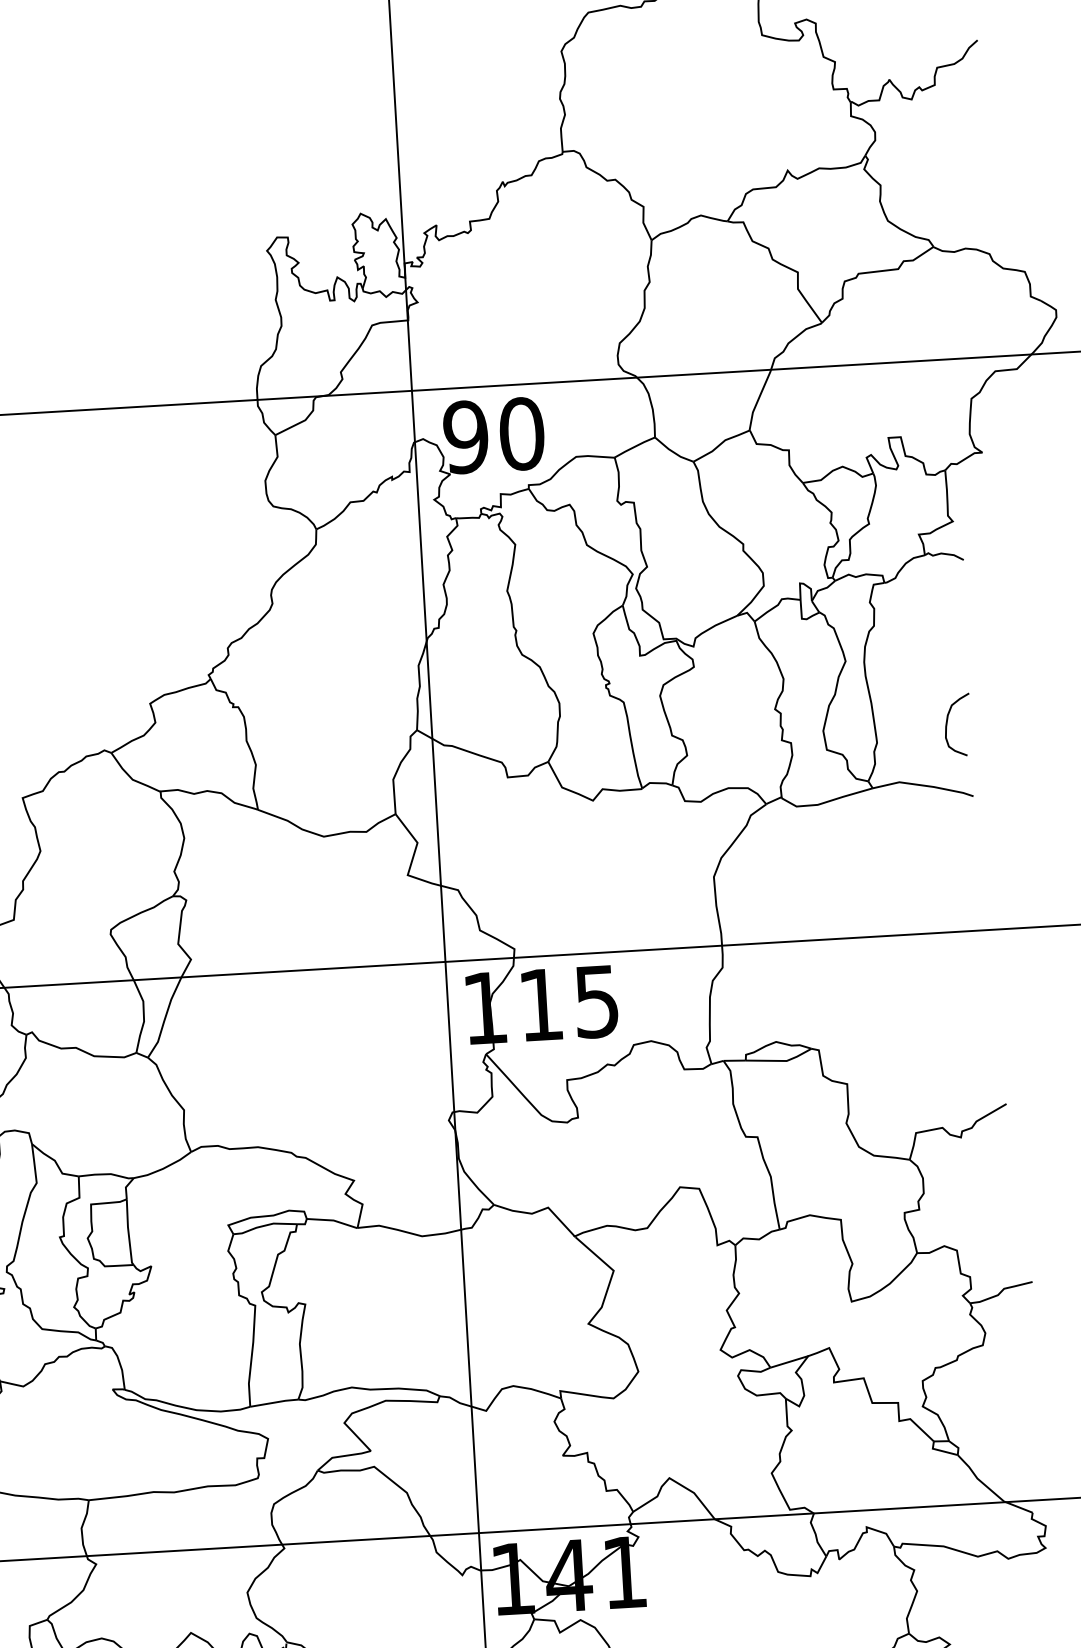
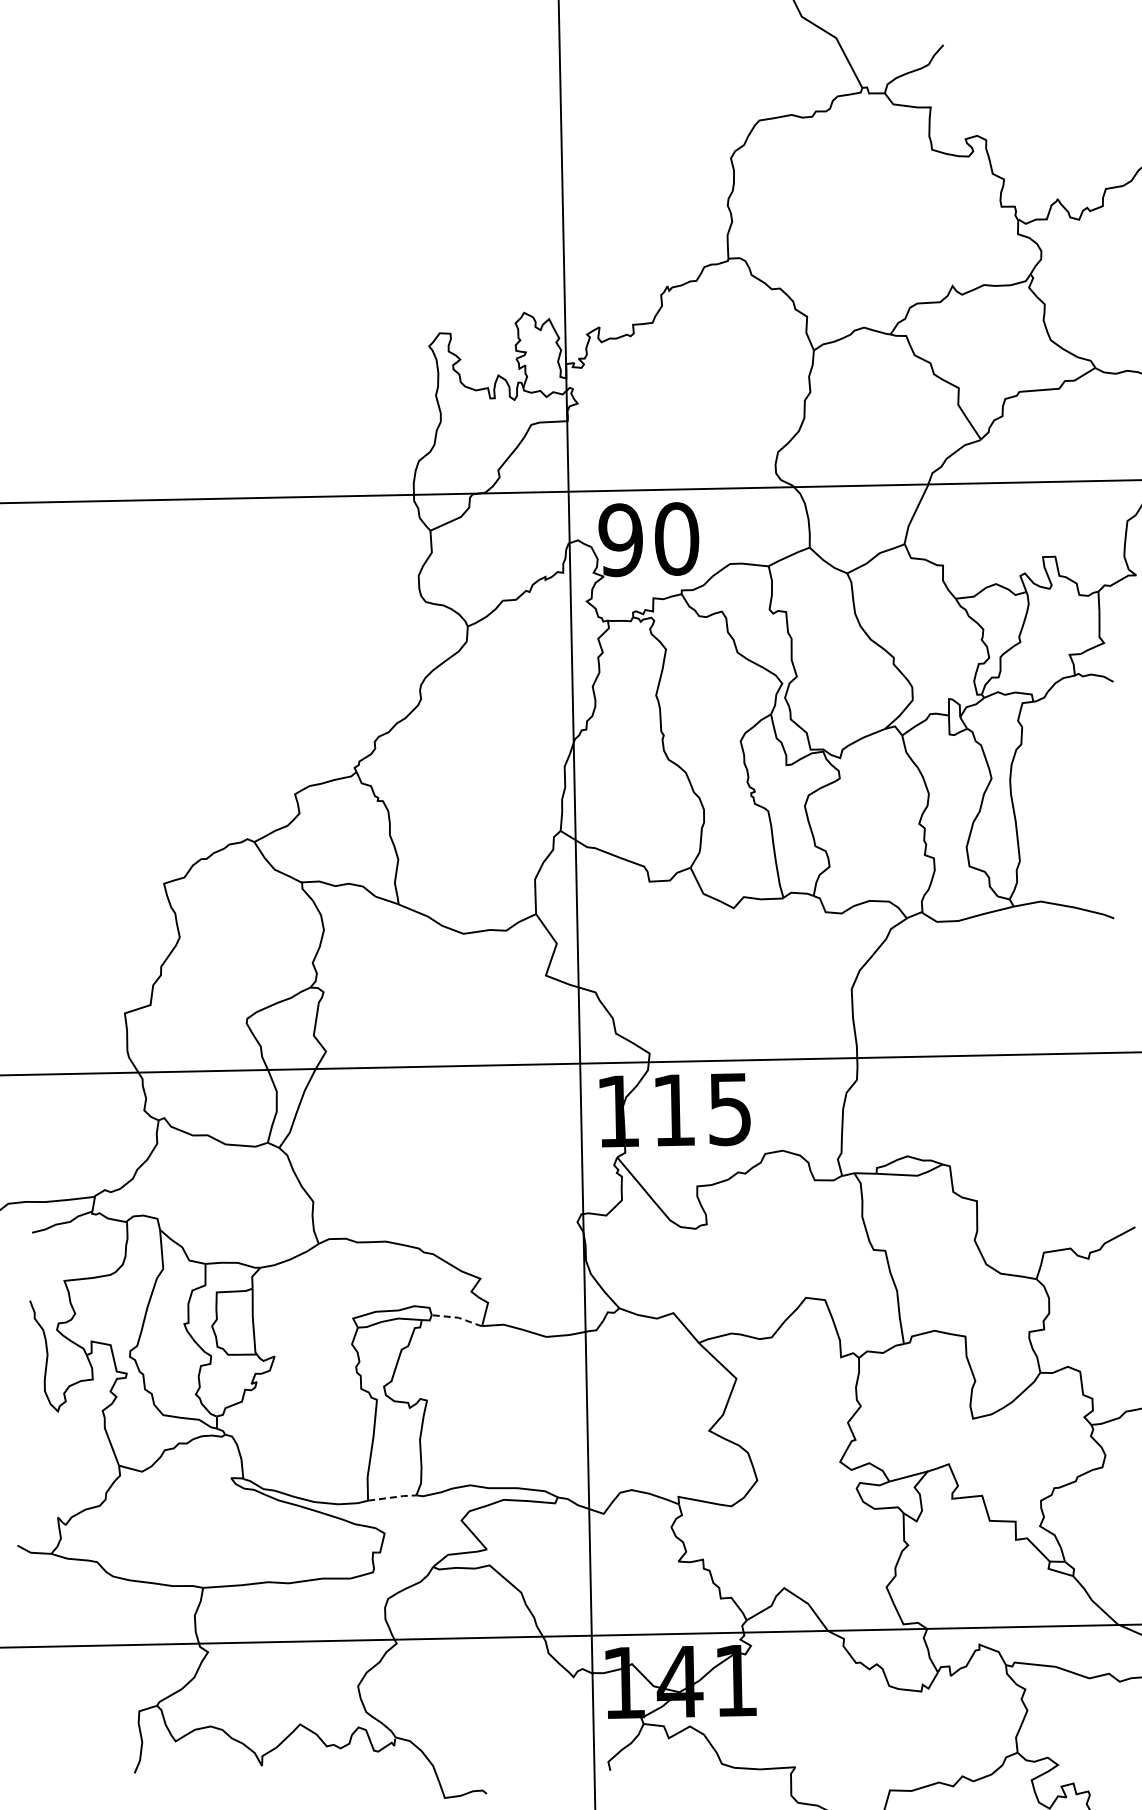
curve: (947, 723) -> (1091, 844), removed
line: (333, 1220) -> (458, 1317), solid -> dashed
line: (274, 1402) -> (392, 1497), solid -> dashed

